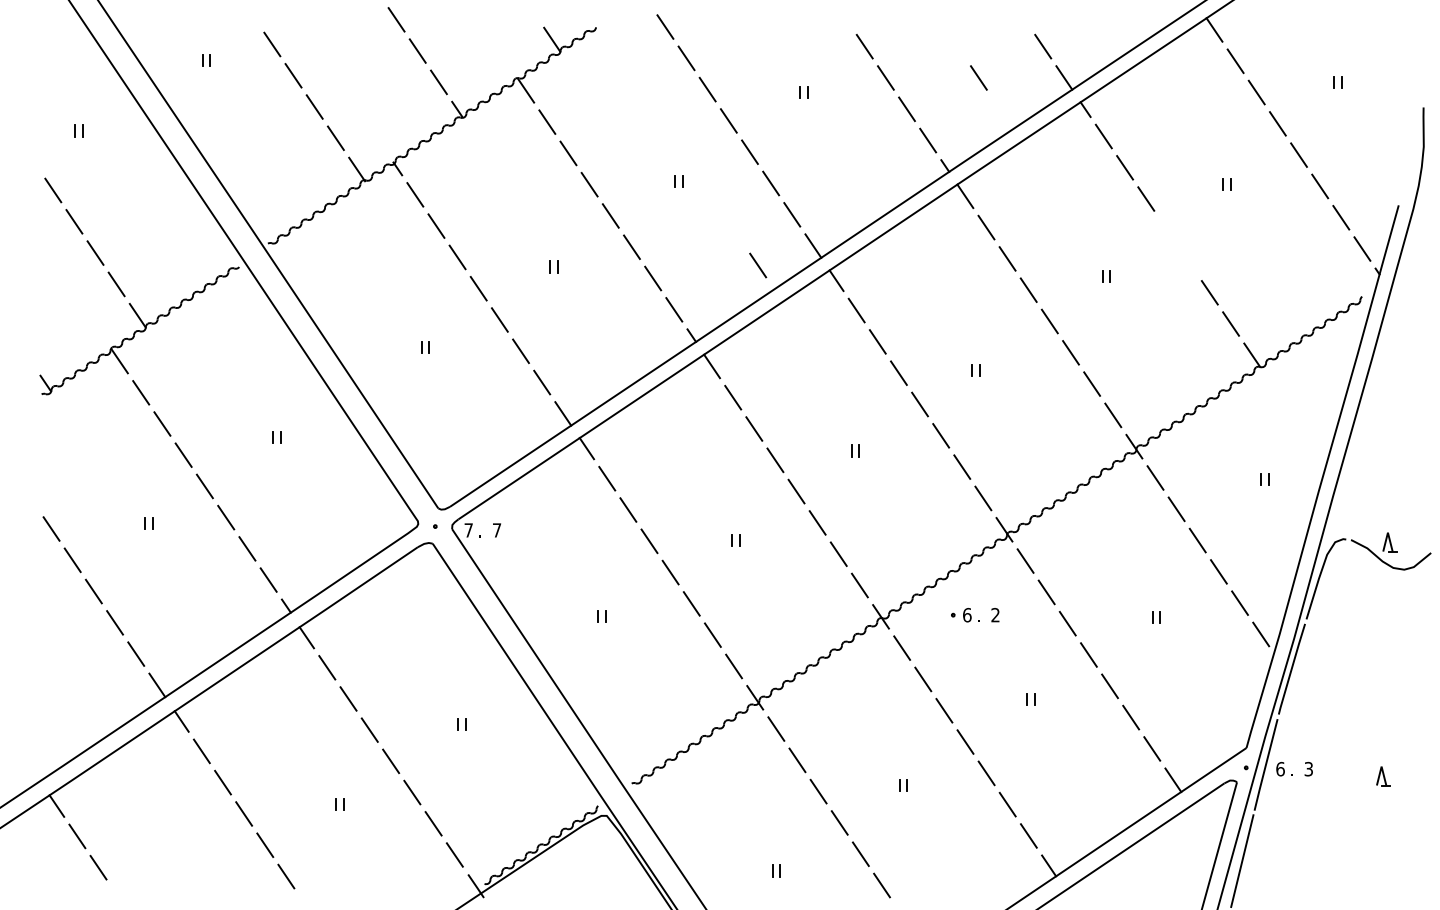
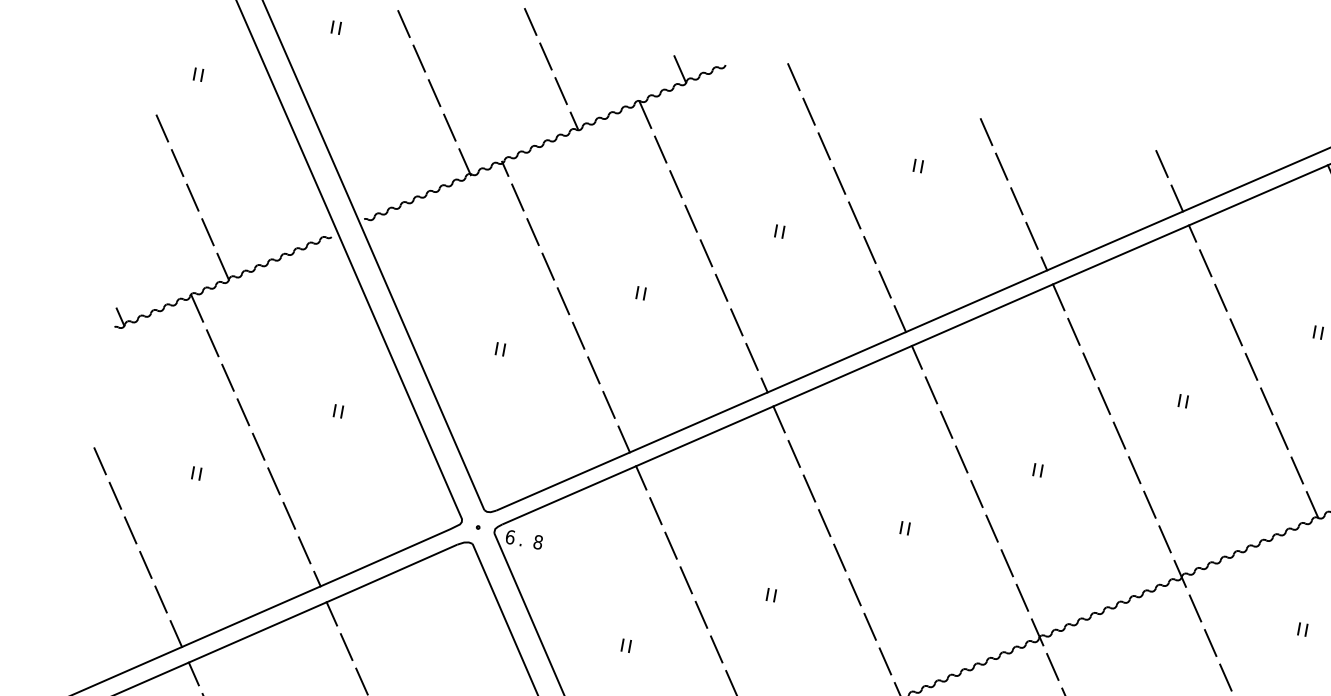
line: (978, 77) -> (1092, 182), removed
line: (1175, 243) -> (1257, 381), added
line: (758, 265) -> (842, 328), removed
text: (468, 530) -> (510, 537), 7 -> 6
text: (496, 530) -> (537, 542), 7 -> 8

